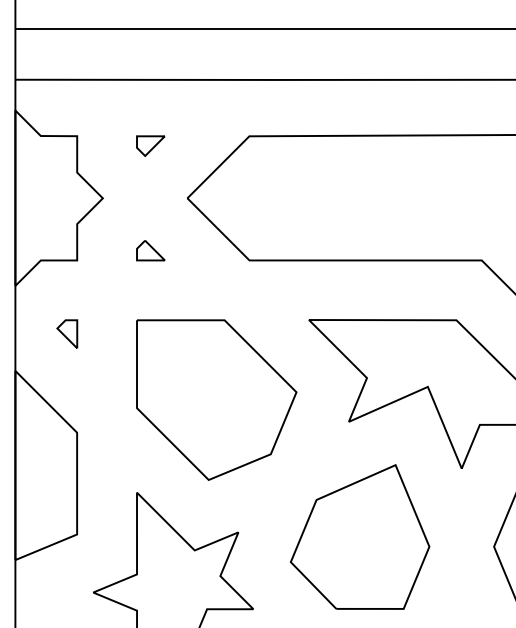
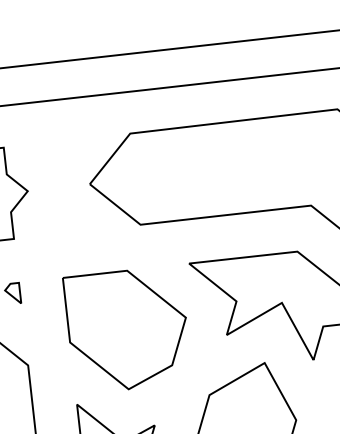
part: (150, 146) -> (58, 149), removed
part: (150, 250) -> (67, 225), removed

